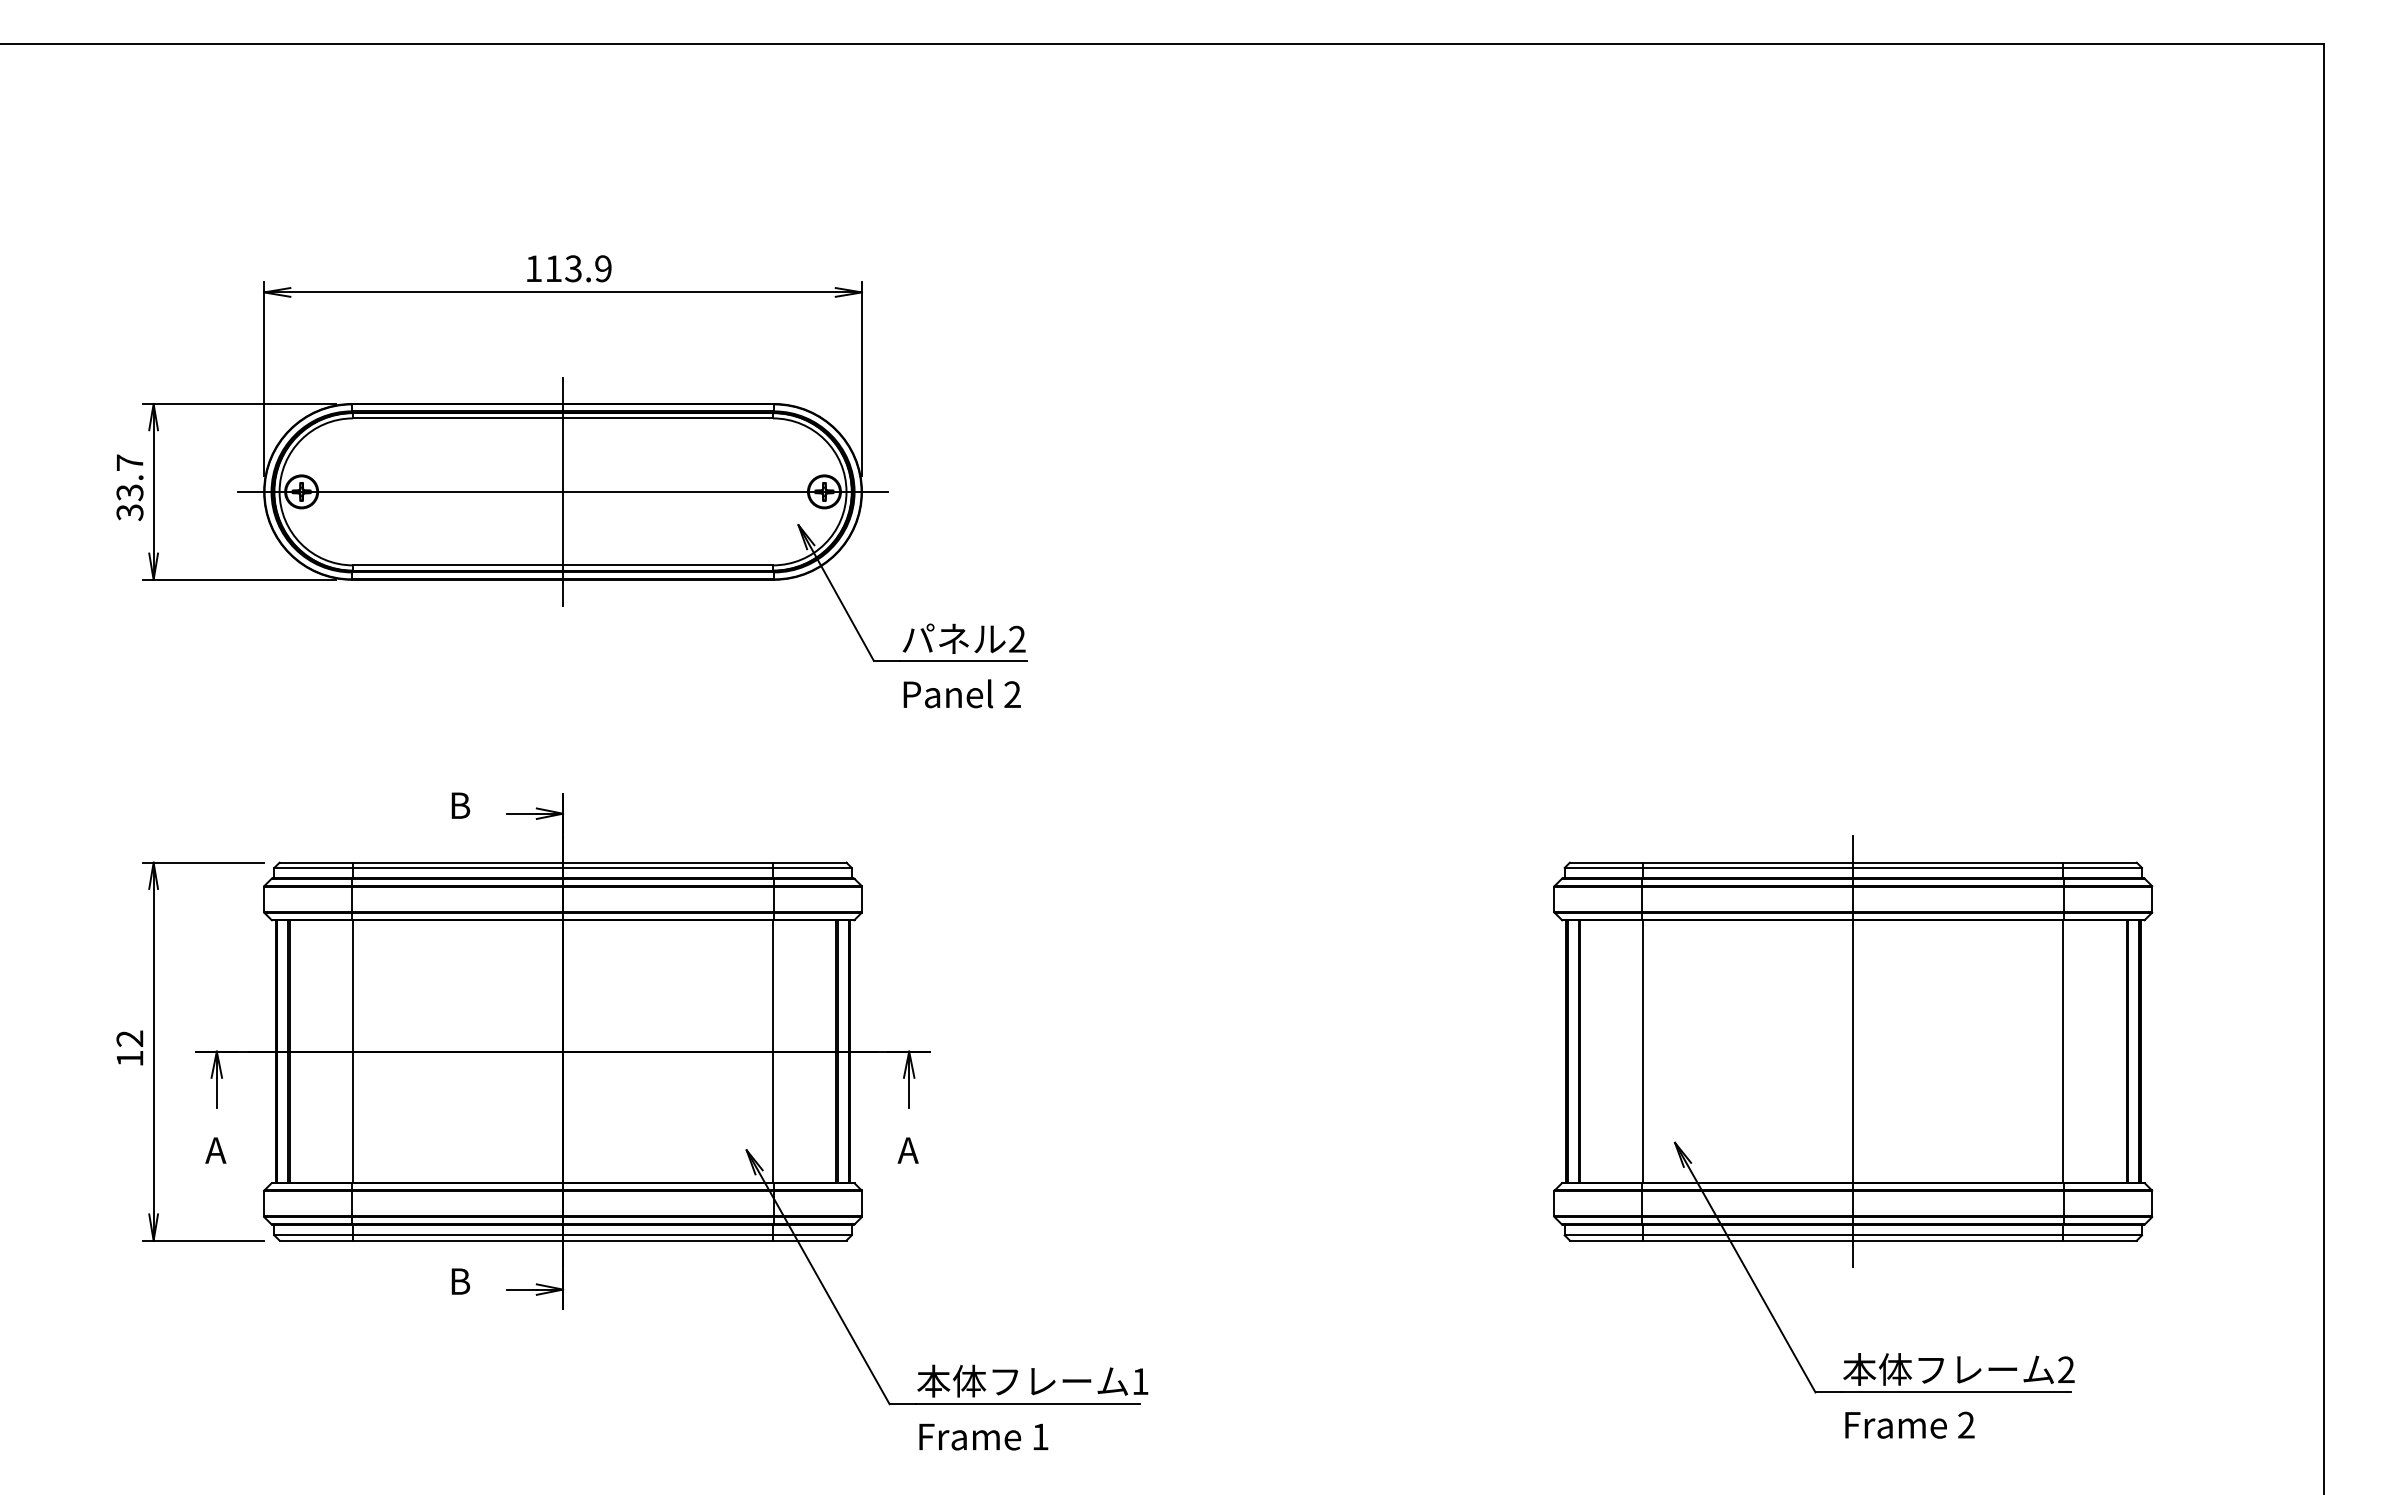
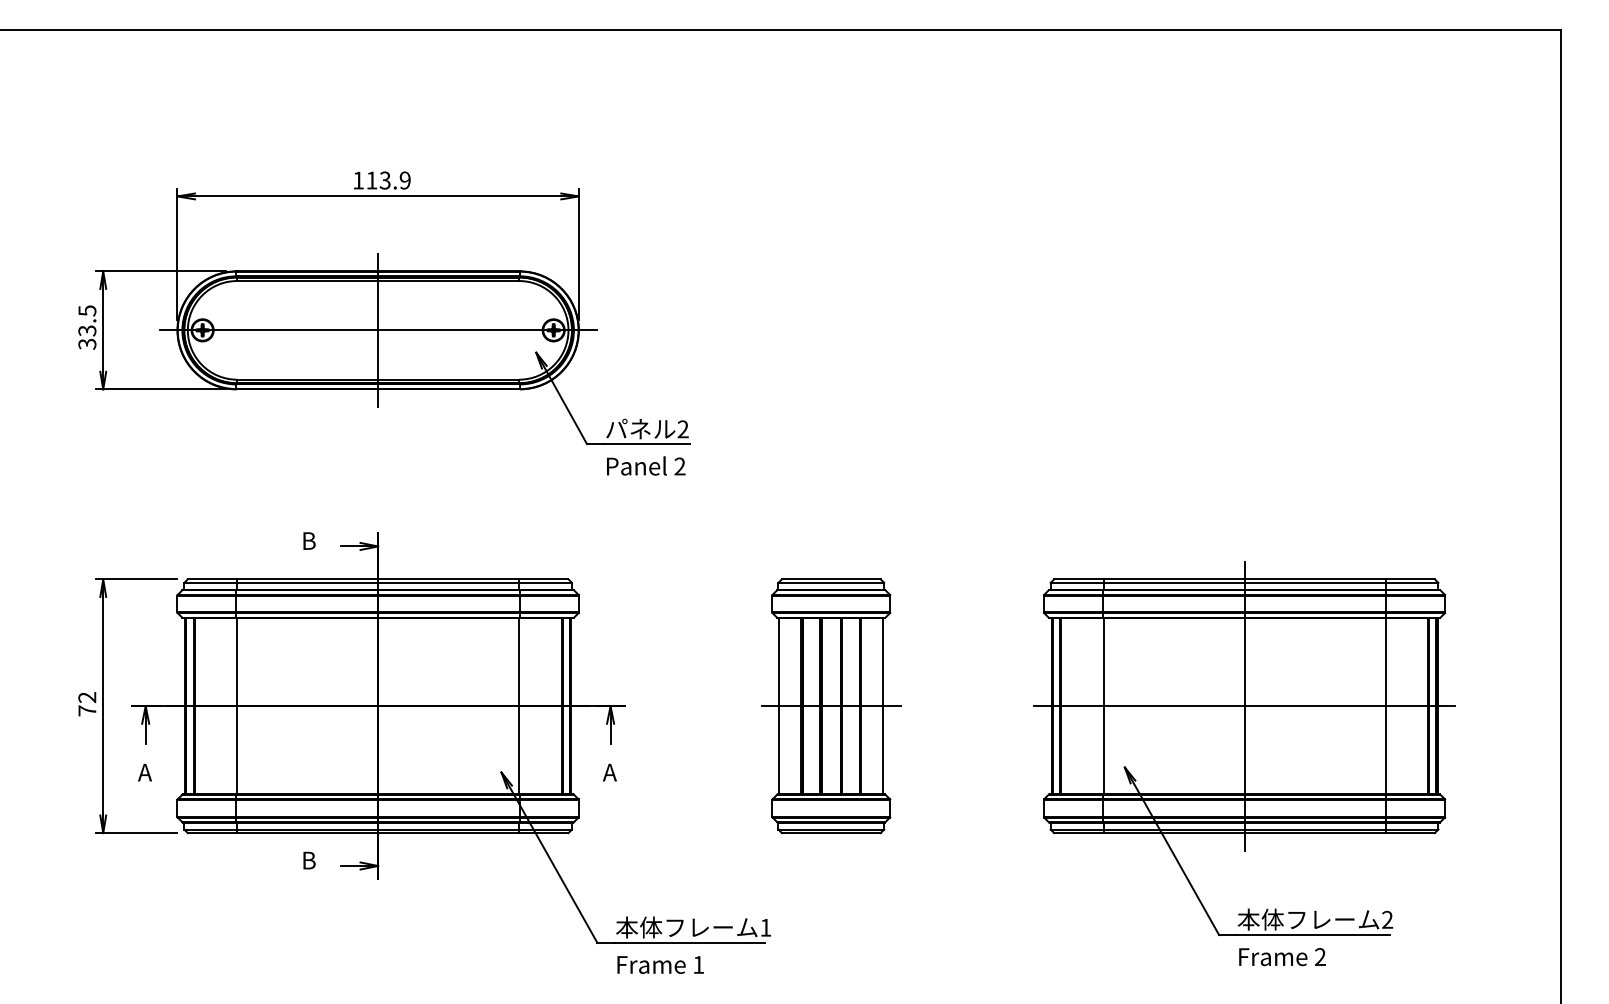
text: (130, 462) -> (87, 310), 33.7 -> 33.5
part: (1238, 1052) -> (831, 706), added
line: (1853, 1052) -> (1244, 706), added
text: (130, 1058) -> (87, 710), 12 -> 72

